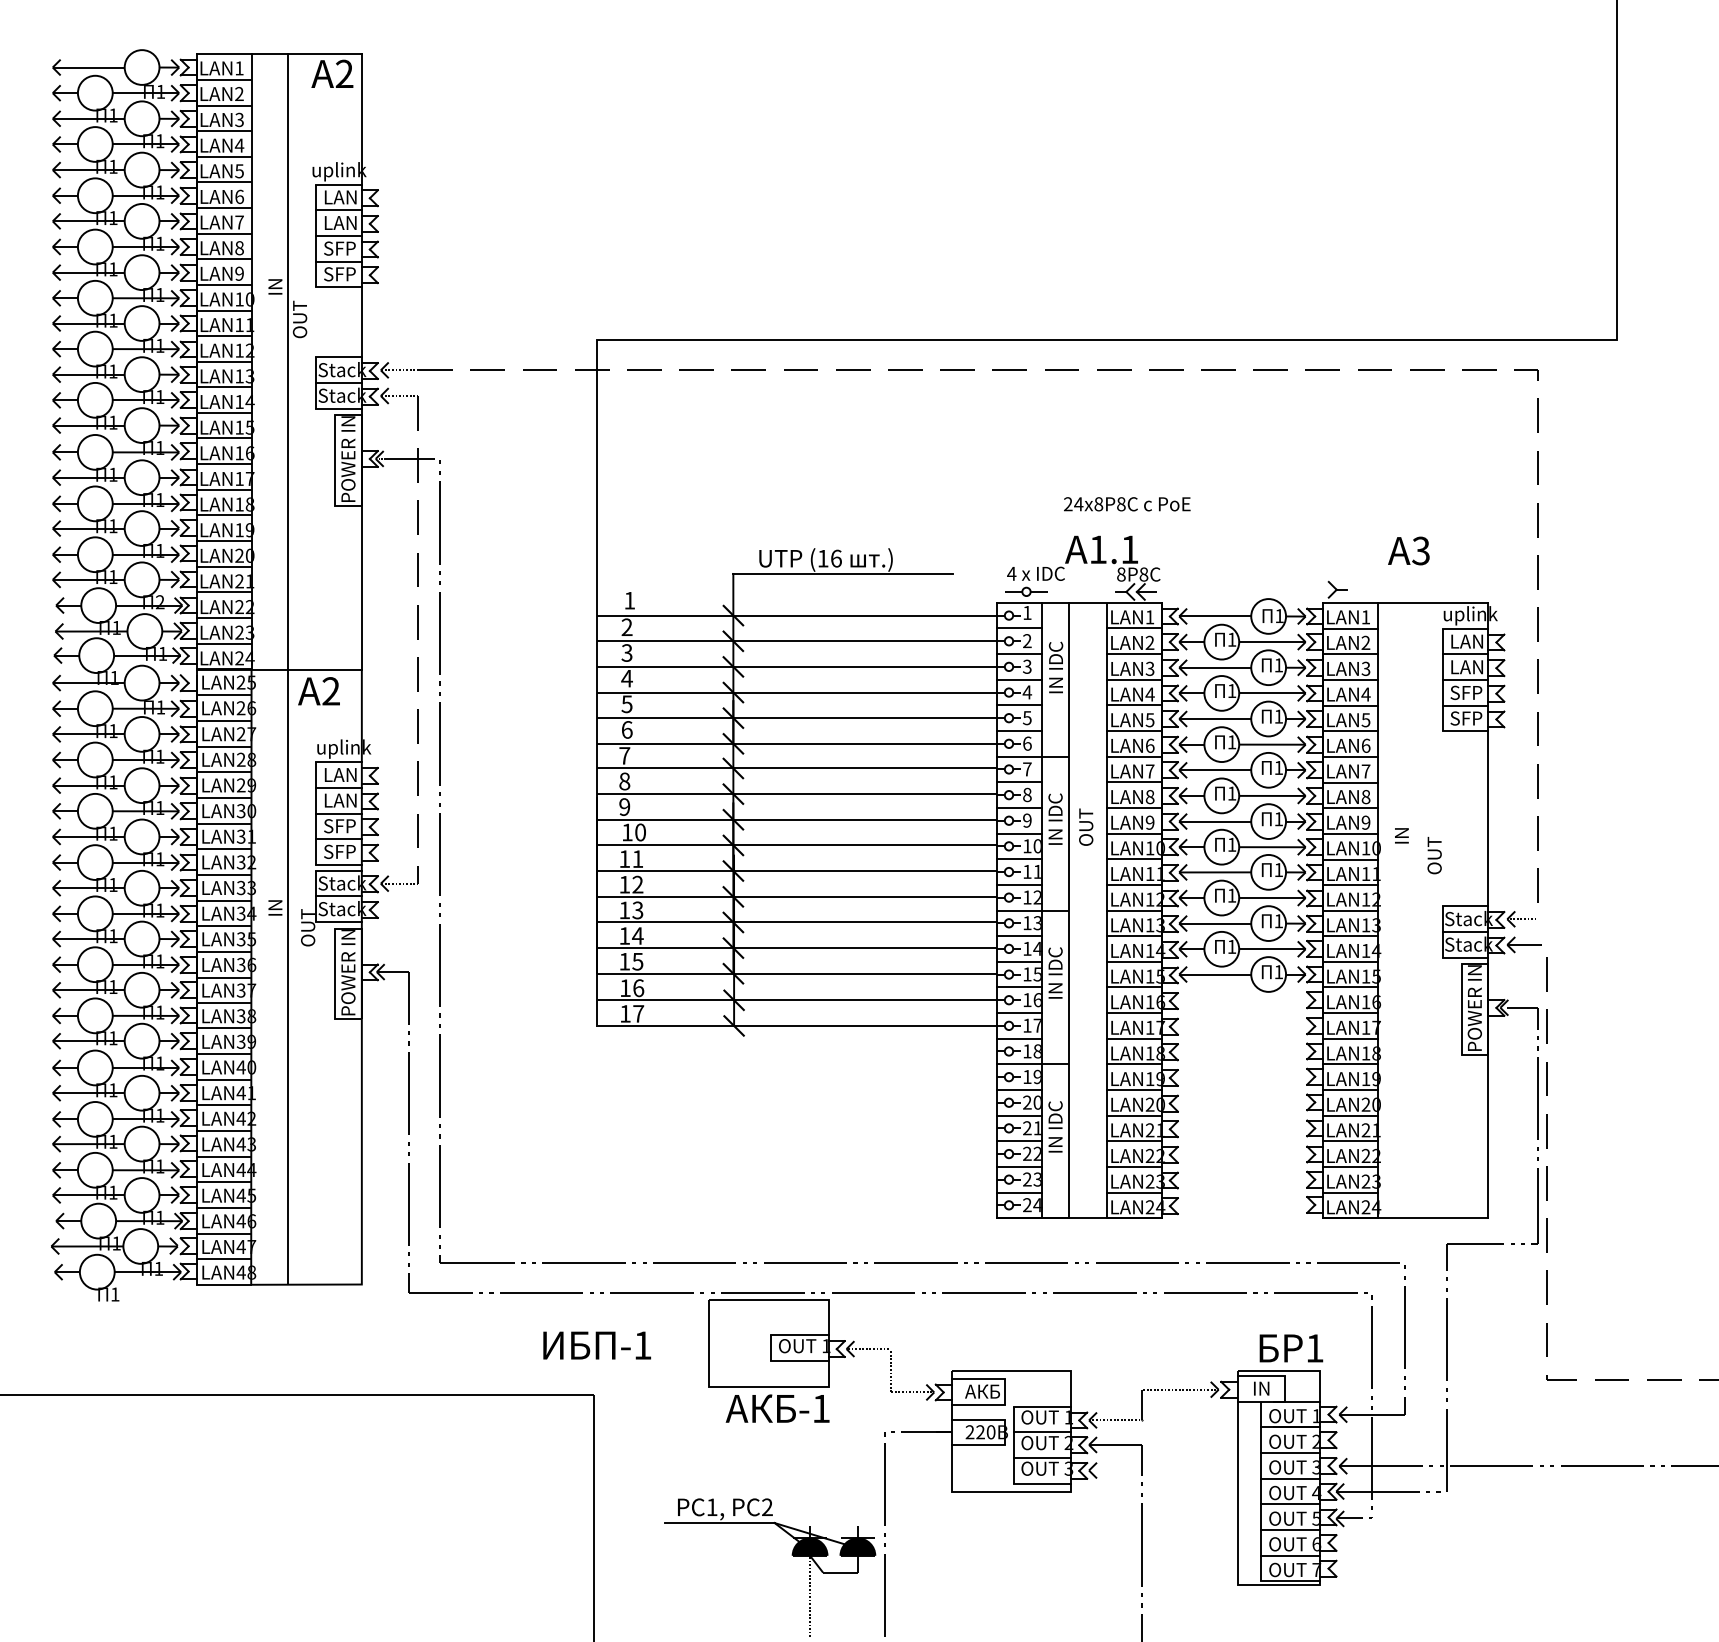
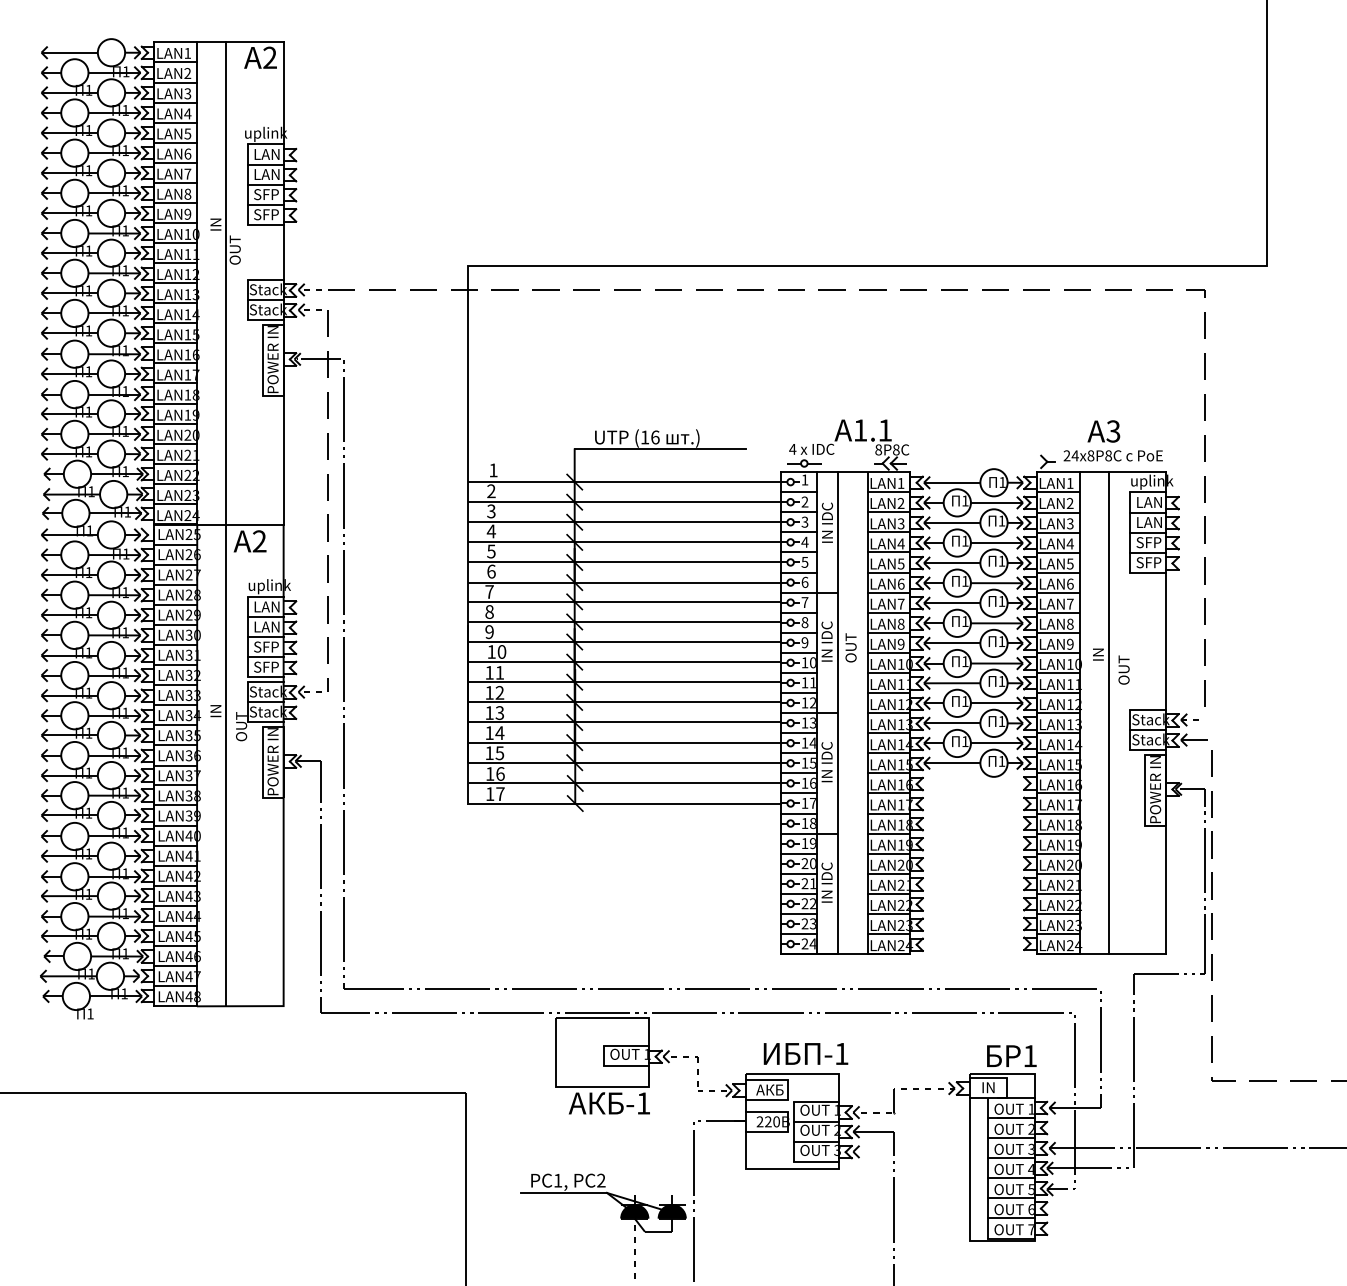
text: (1126, 503) -> (1112, 455), moved
text: (159, 602) -> (125, 471), 2 -> 1
line: (1414, 910) -> (1108, 713), added
text: (596, 1345) -> (805, 1053), moved

